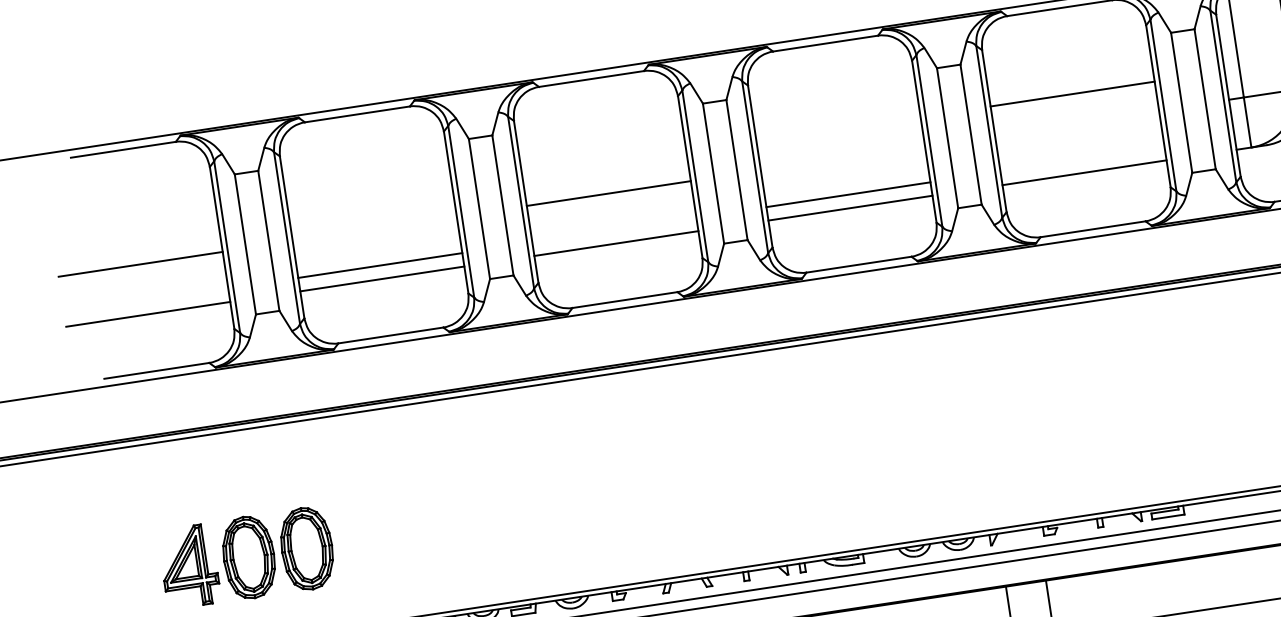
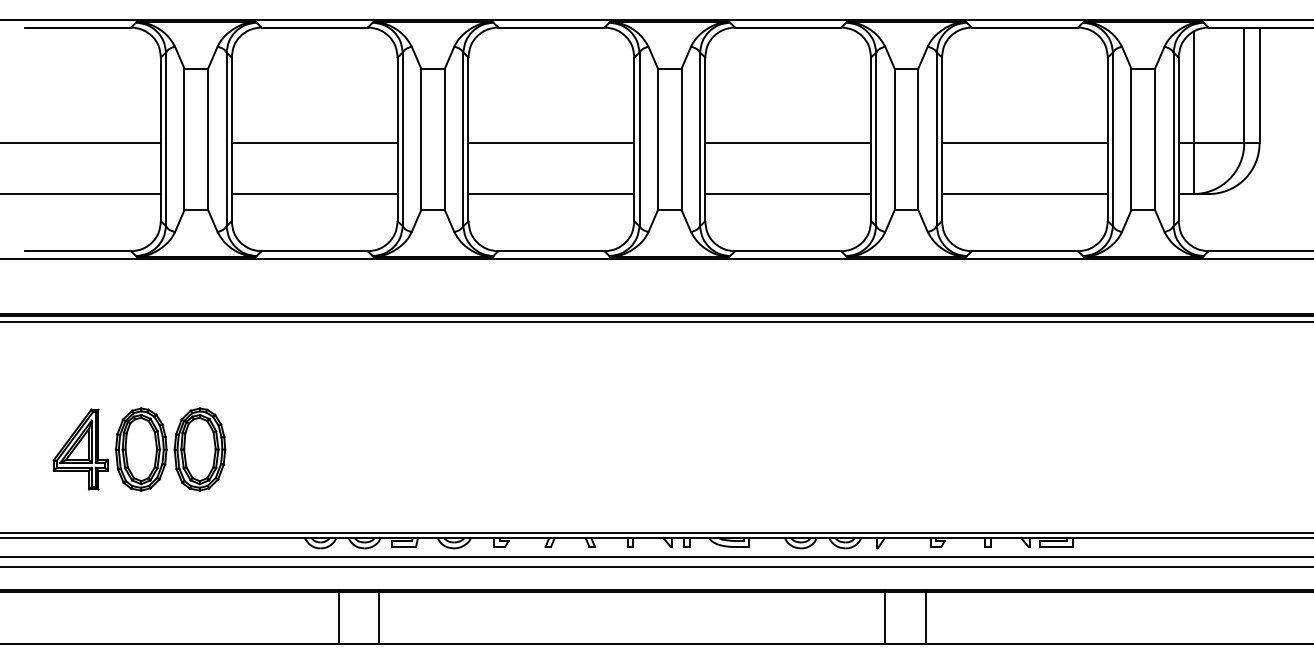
line: (1072, 94) -> (1024, 143), moved
line: (848, 194) -> (788, 143), moved
line: (380, 265) -> (314, 143), moved

